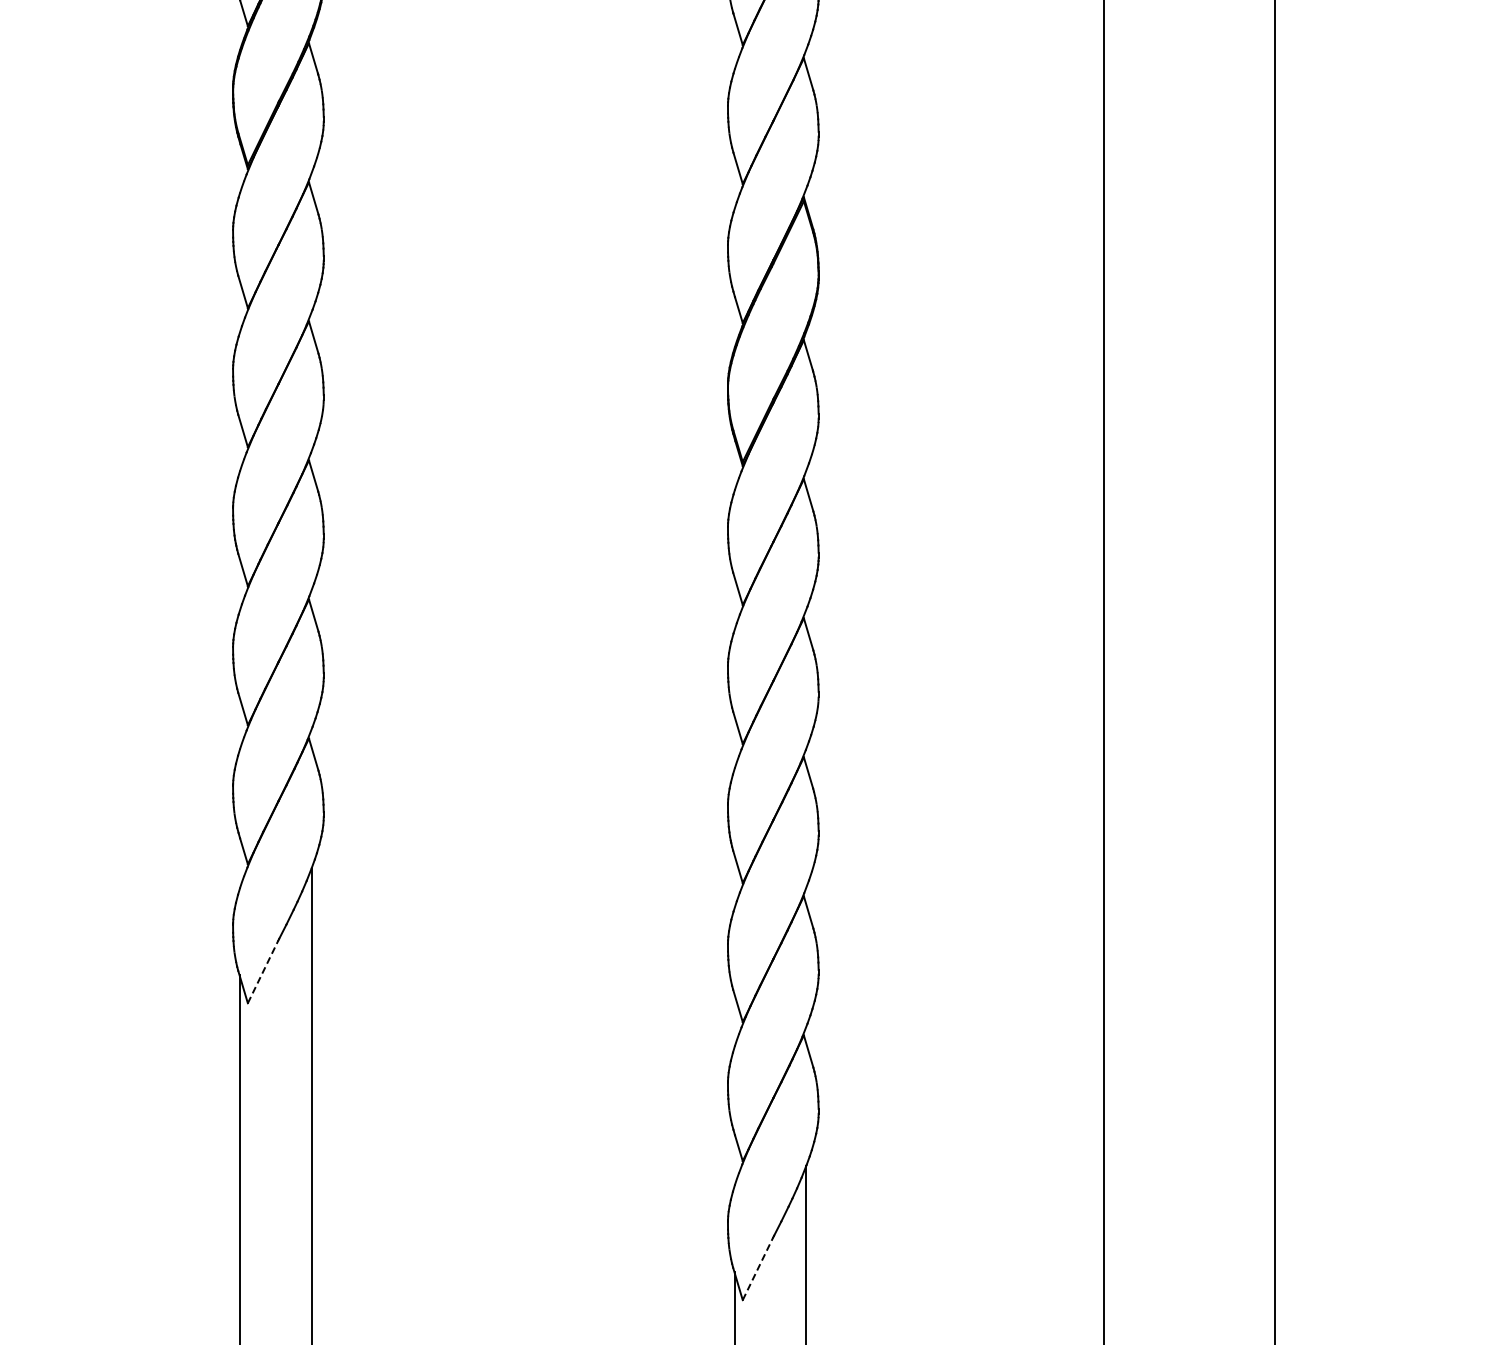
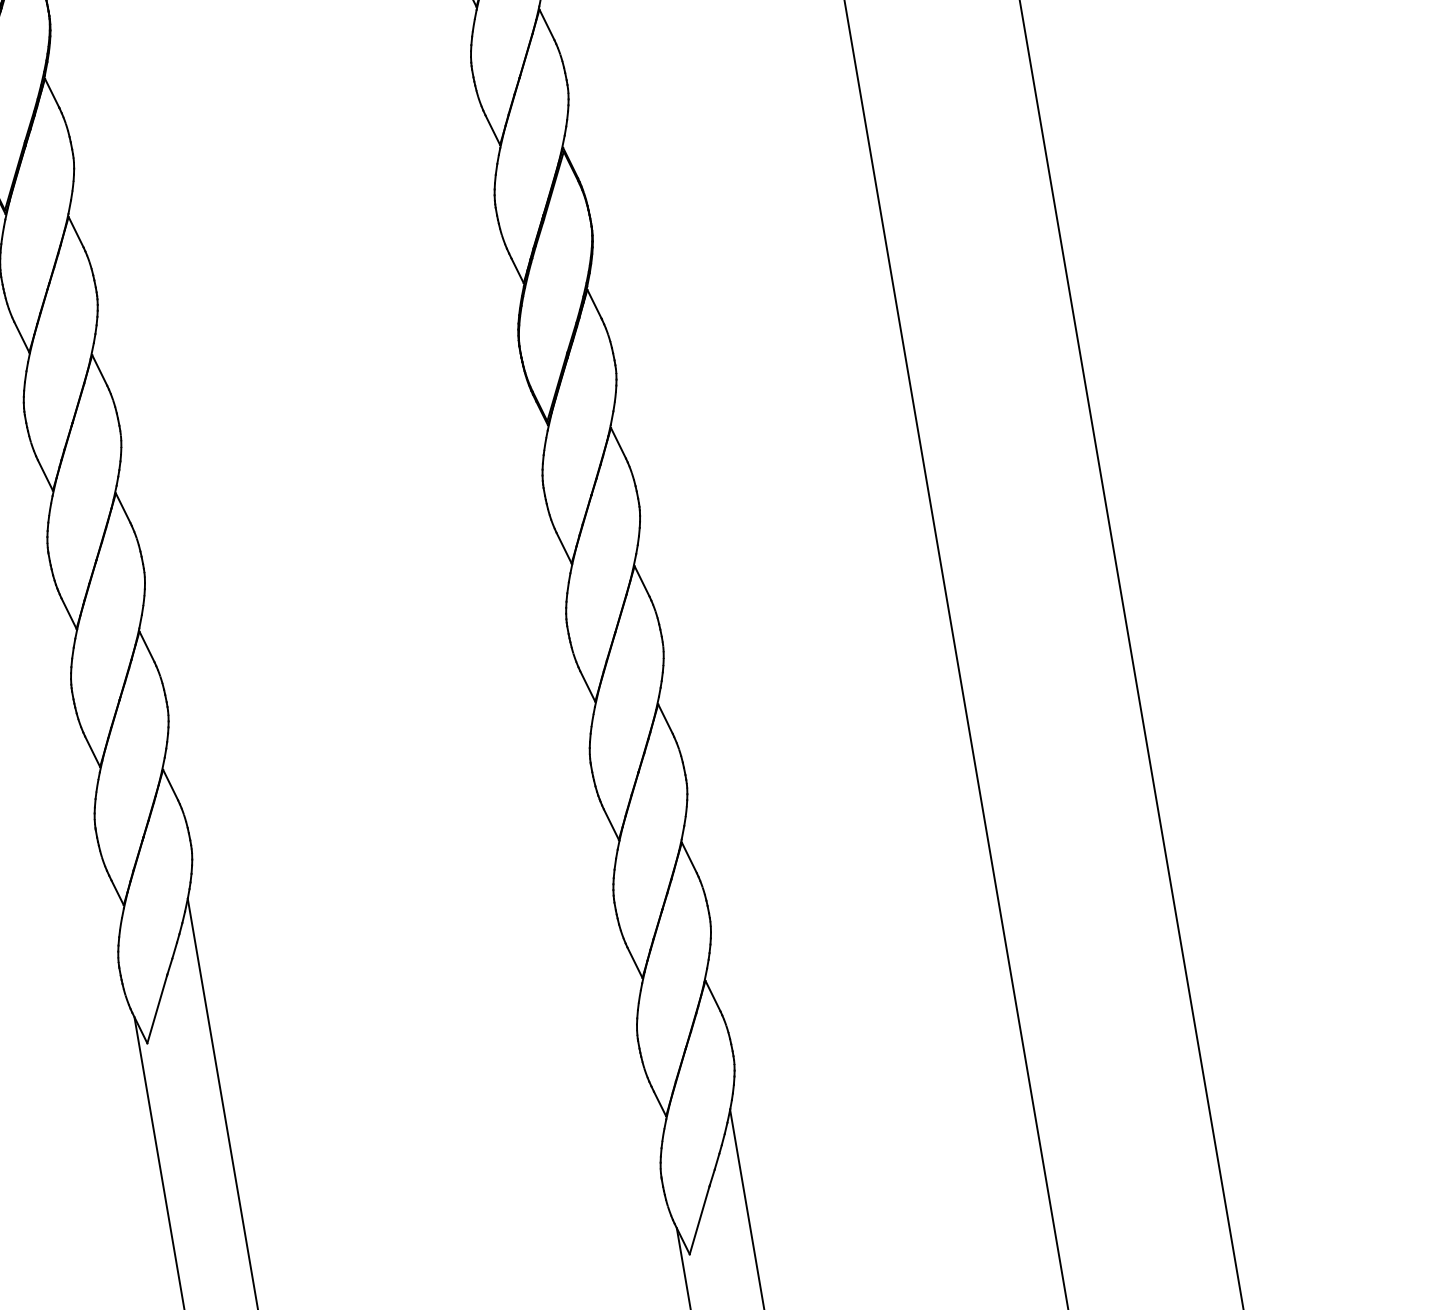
line: (263, 971) -> (157, 1009), dashed -> solid
line: (758, 1268) -> (699, 1220), dashed -> solid

